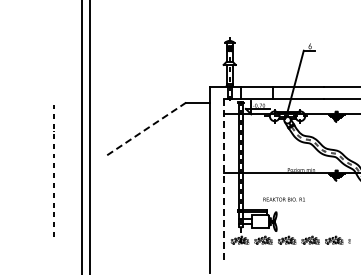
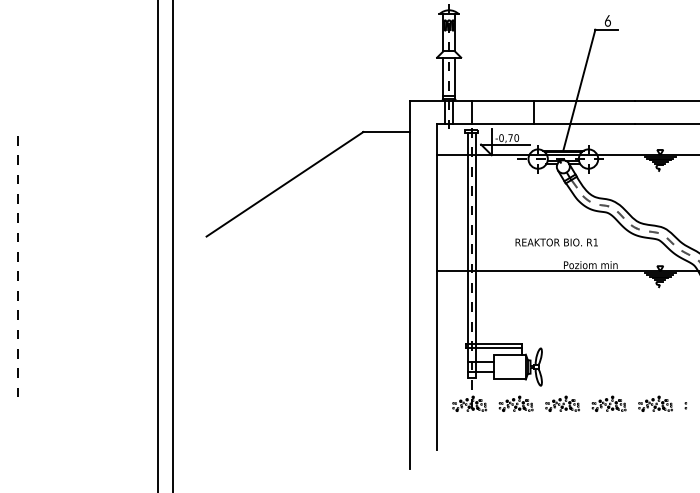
line: (146, 129) -> (284, 185), dashed -> solid
line: (53, 167) -> (16, 260), moved
line: (223, 181) -> (436, 287), dashed -> solid
text: (283, 199) -> (555, 242), moved

